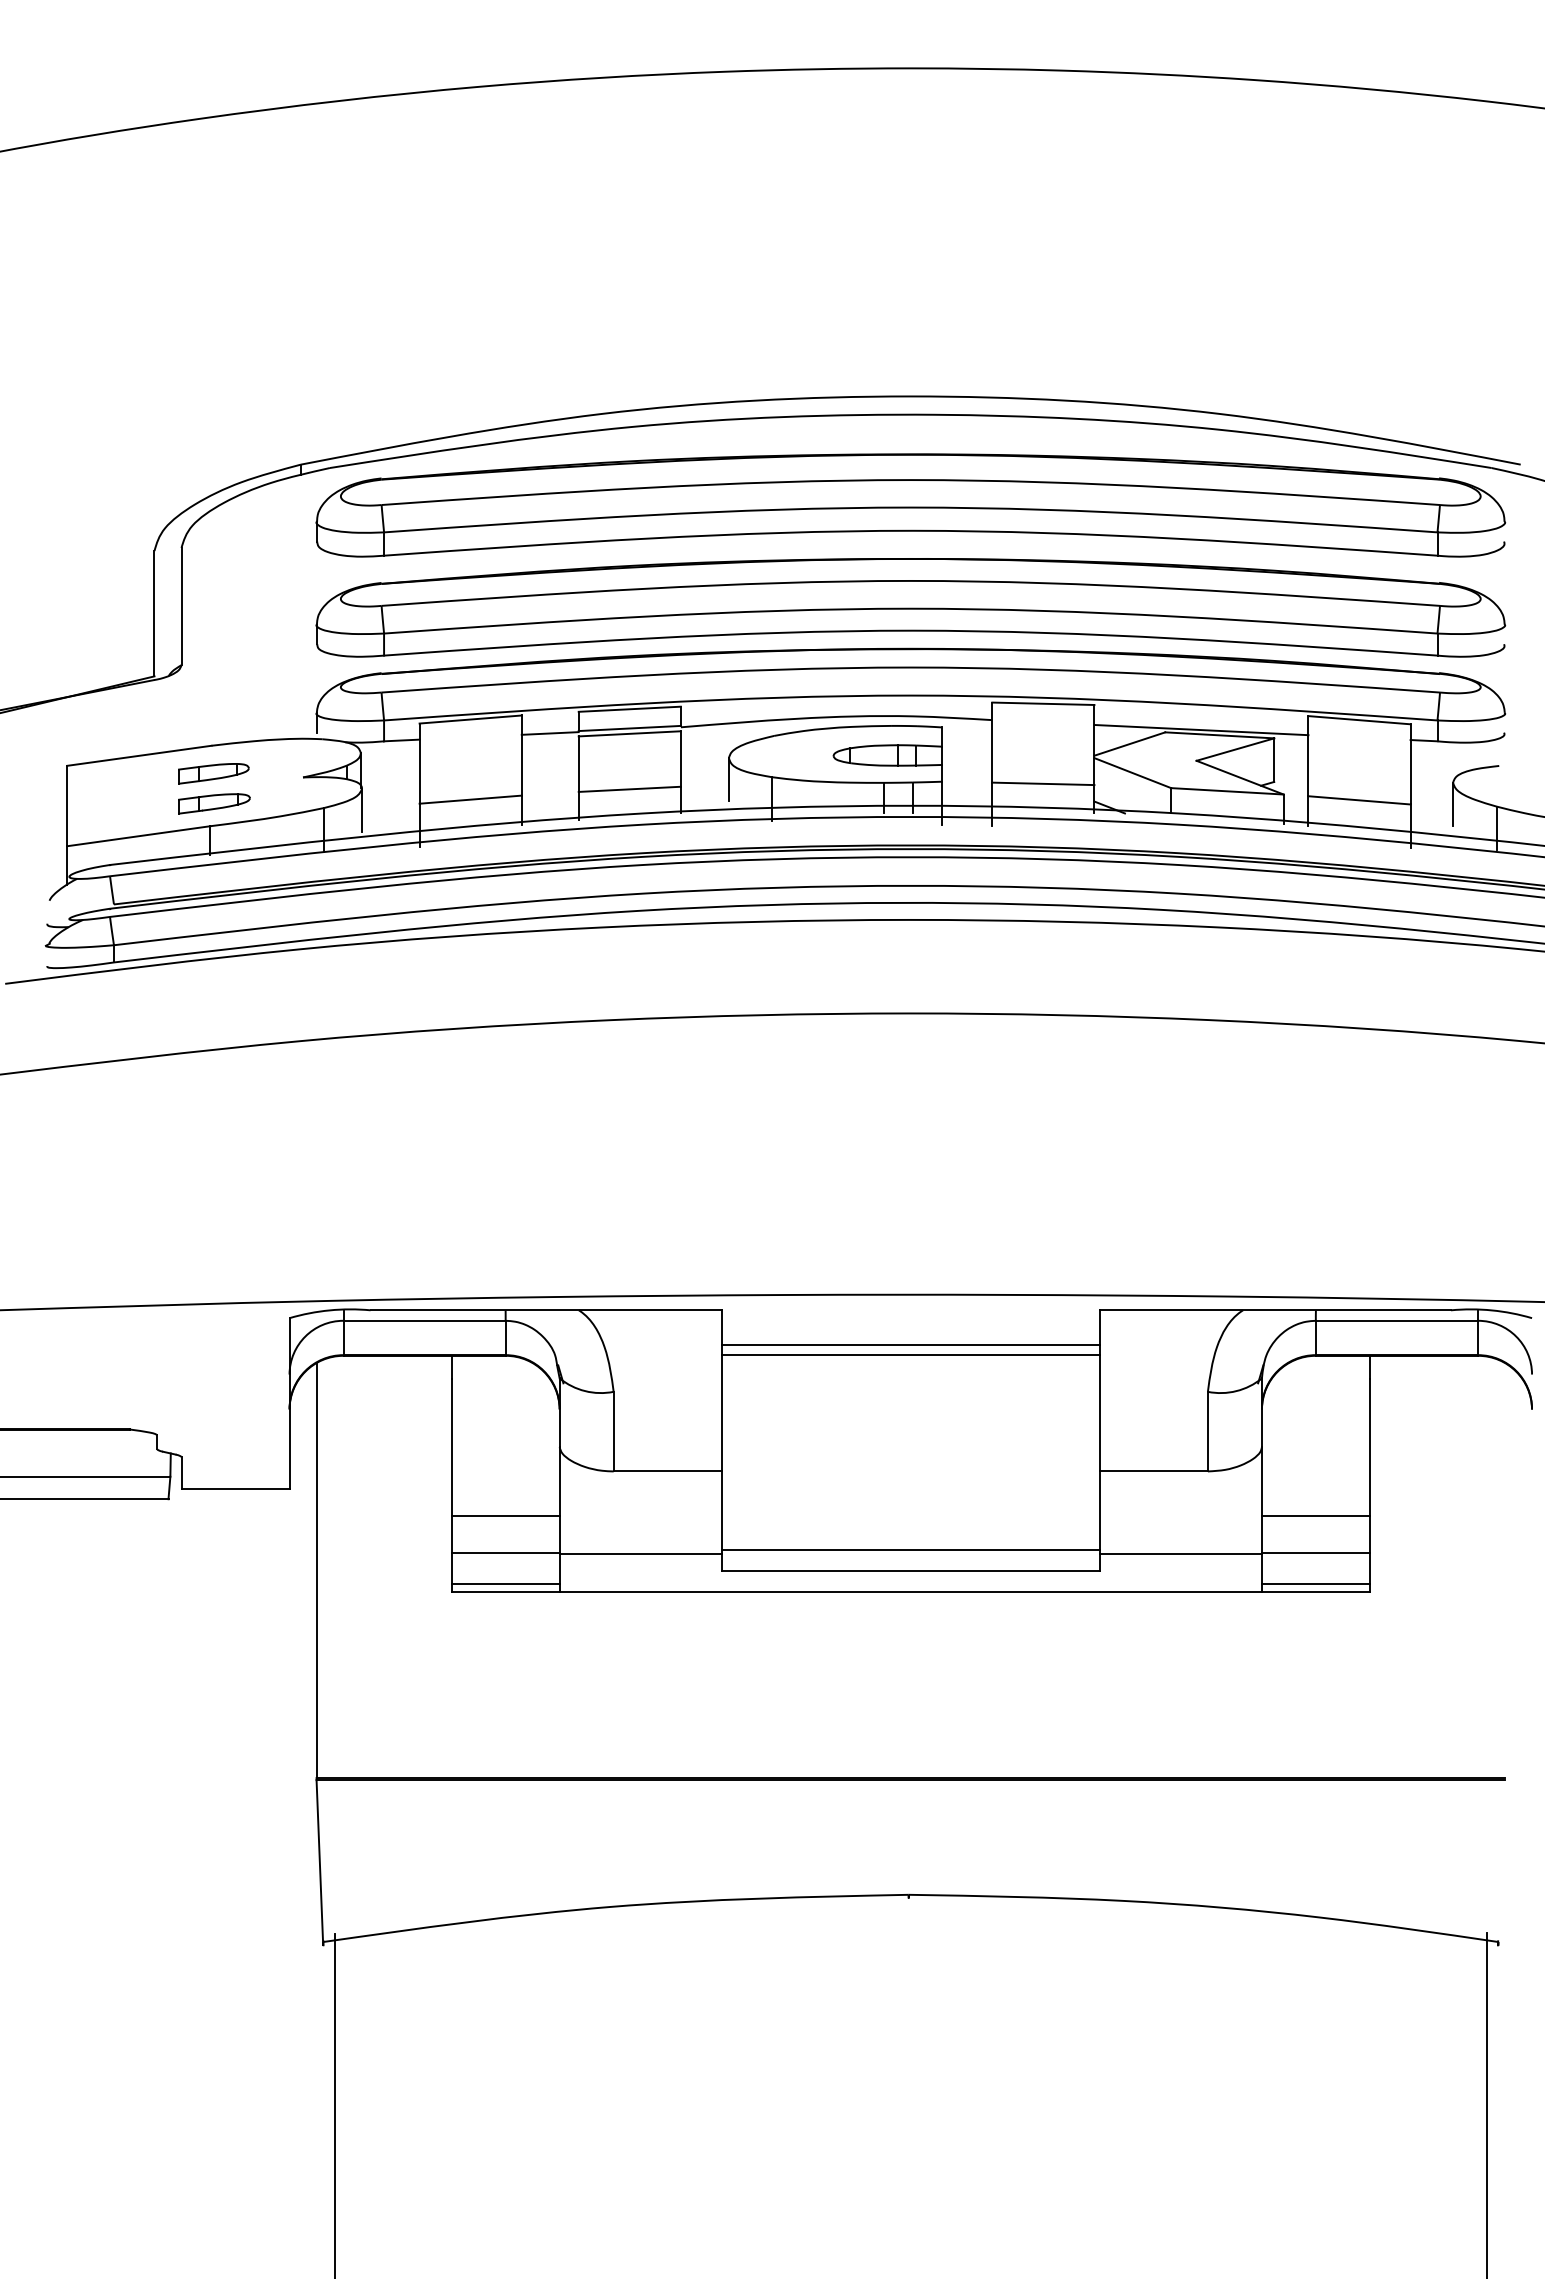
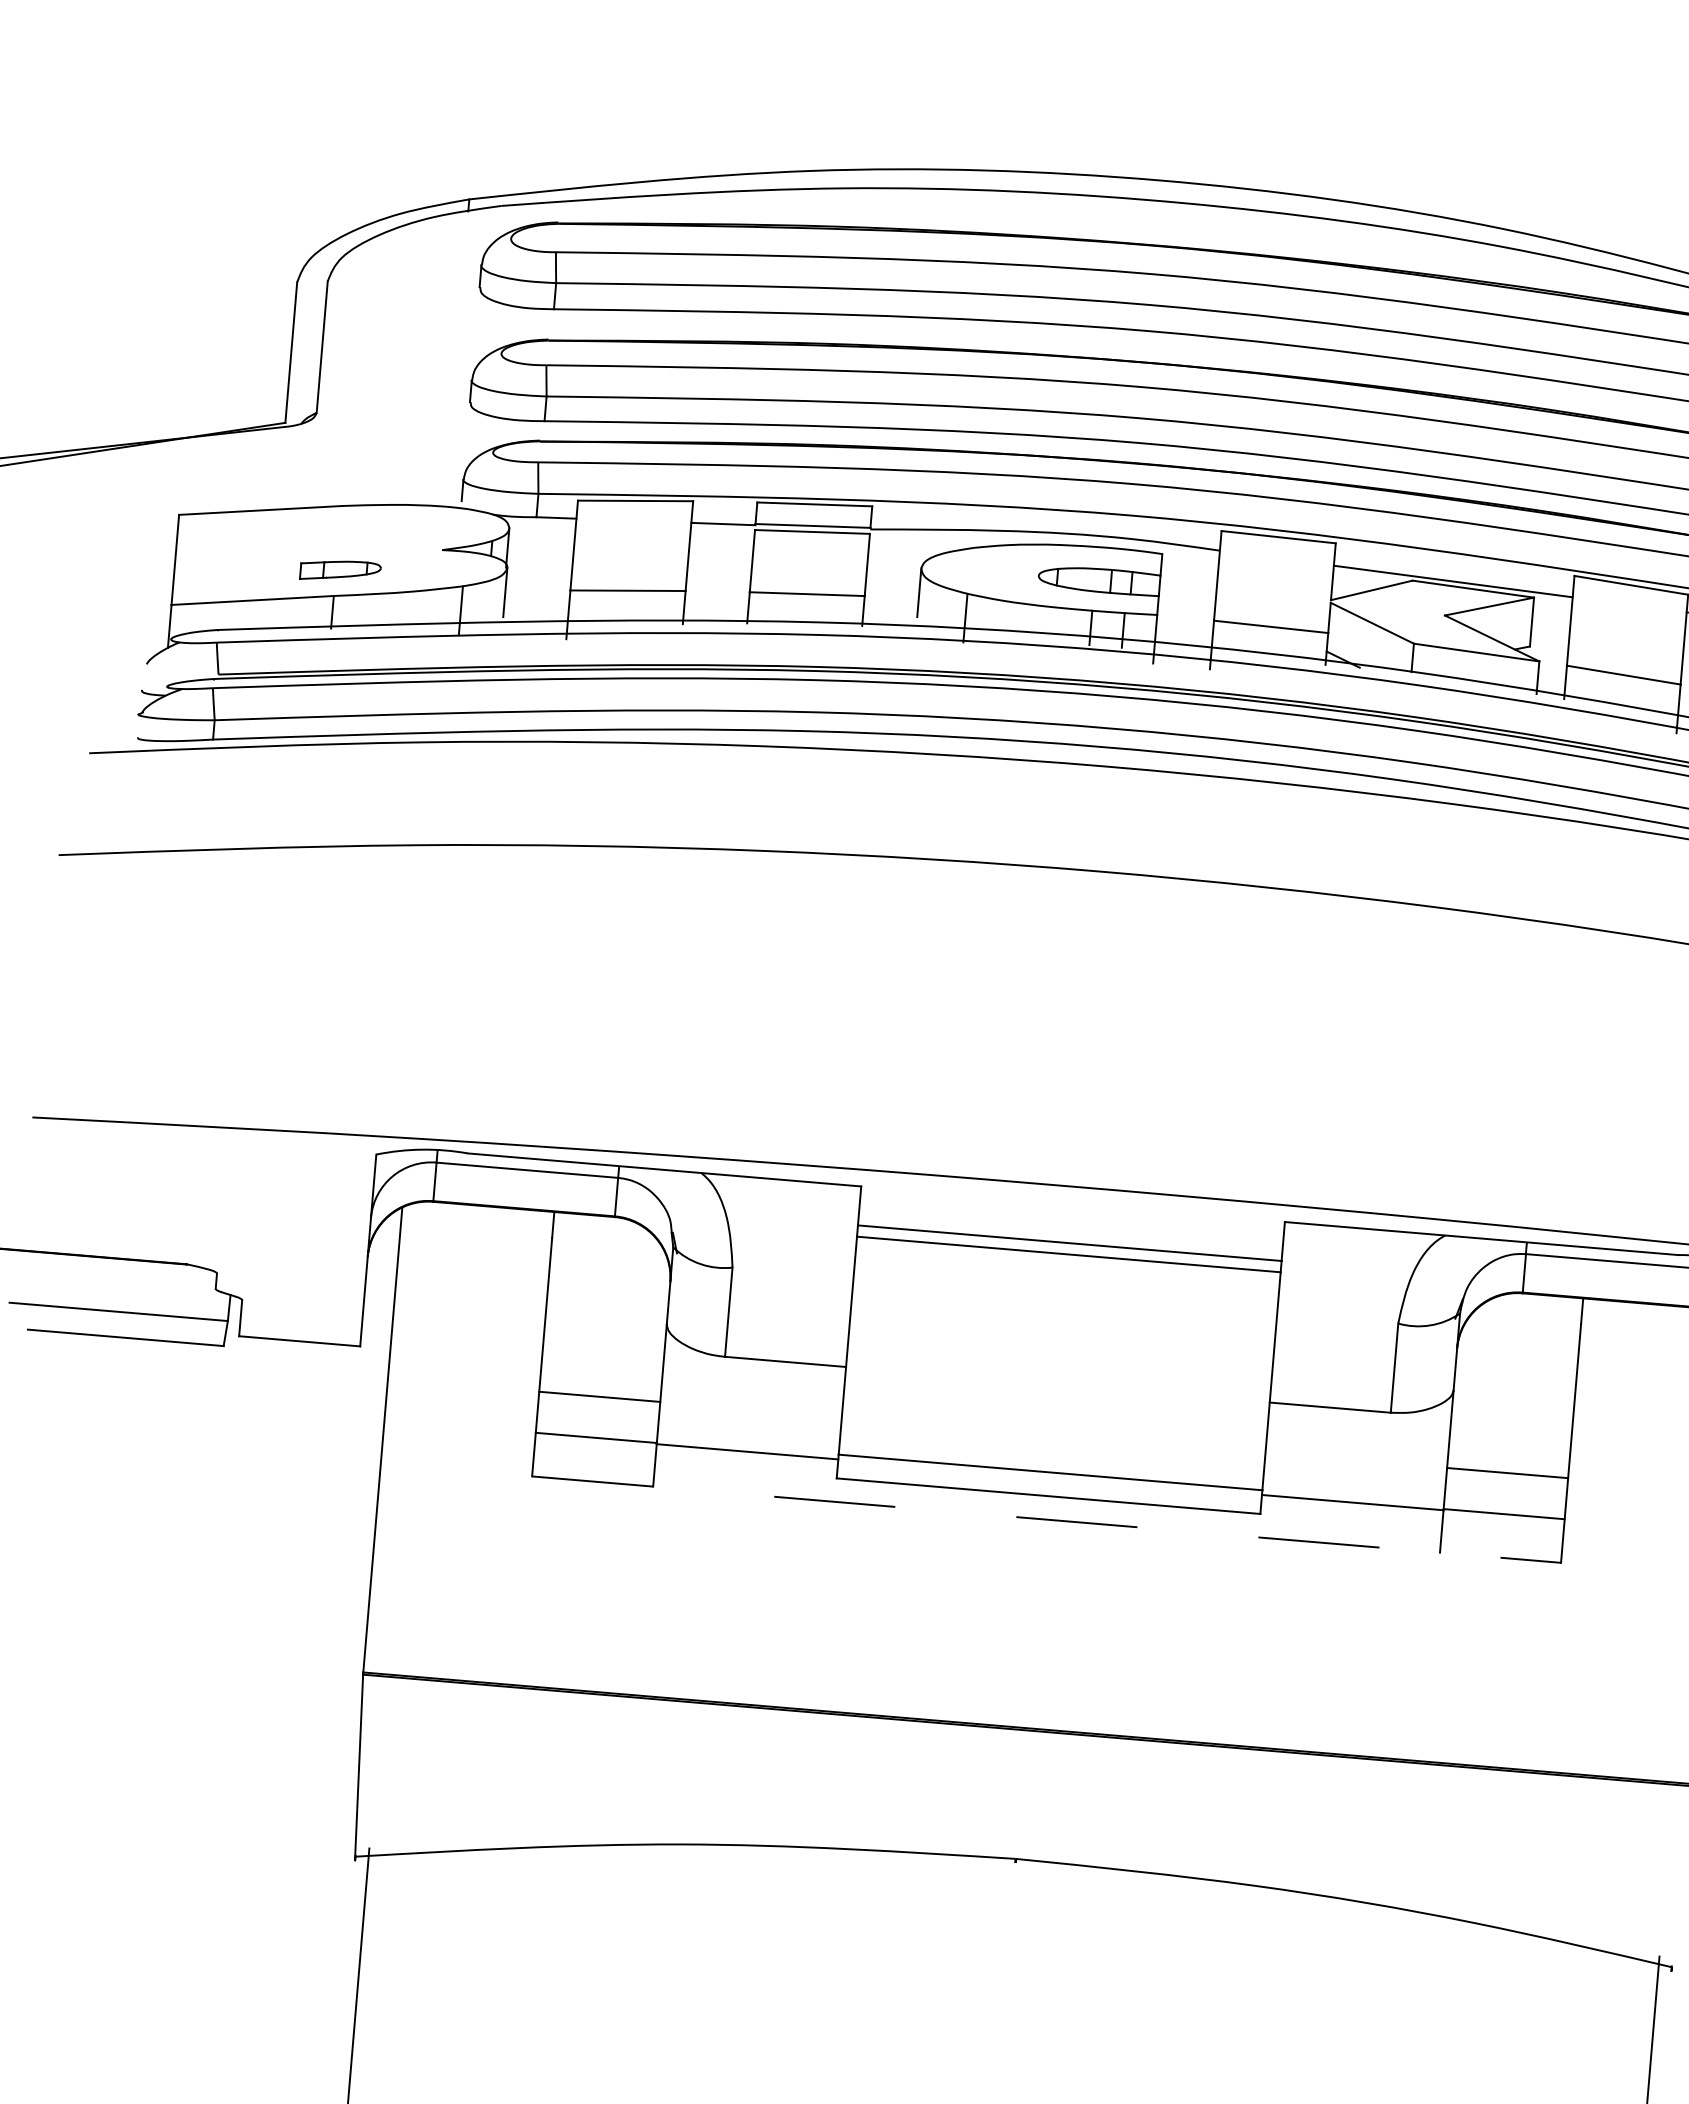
part: (213, 773) -> (342, 537), removed
line: (505, 1583) -> (593, 1472), removed
line: (1315, 1583) -> (1500, 1548), removed
line: (911, 1591) -> (1047, 1519), solid -> dashed

